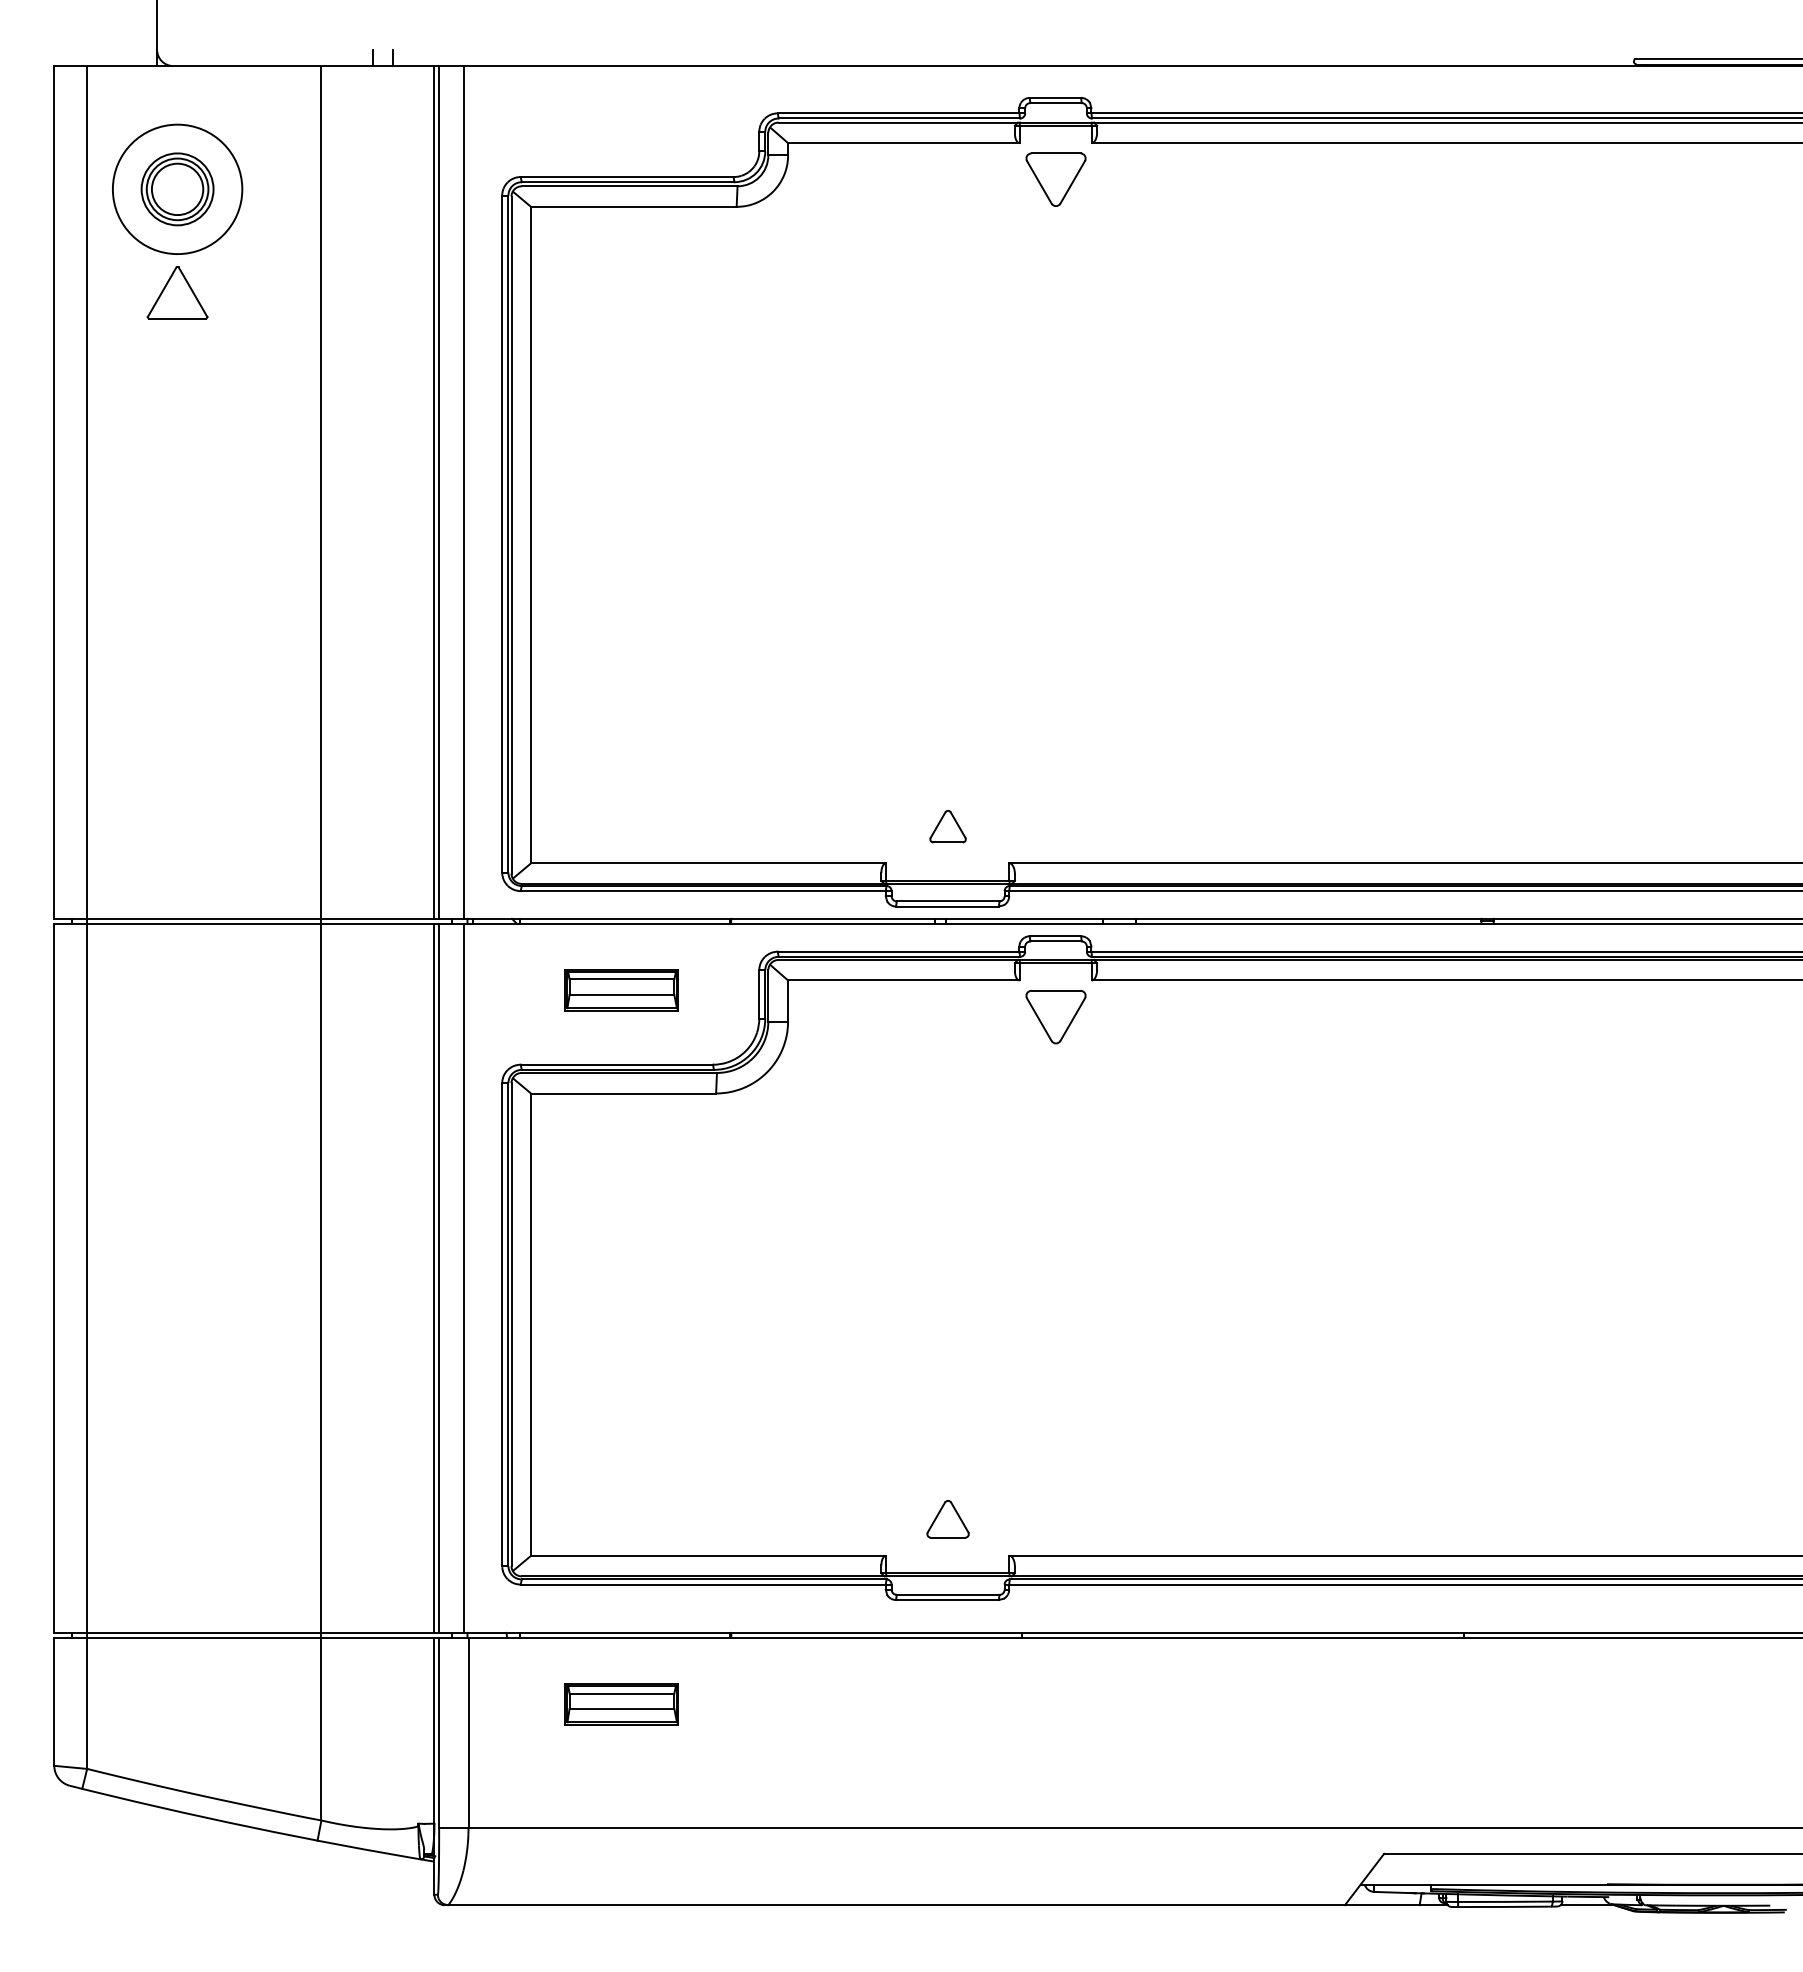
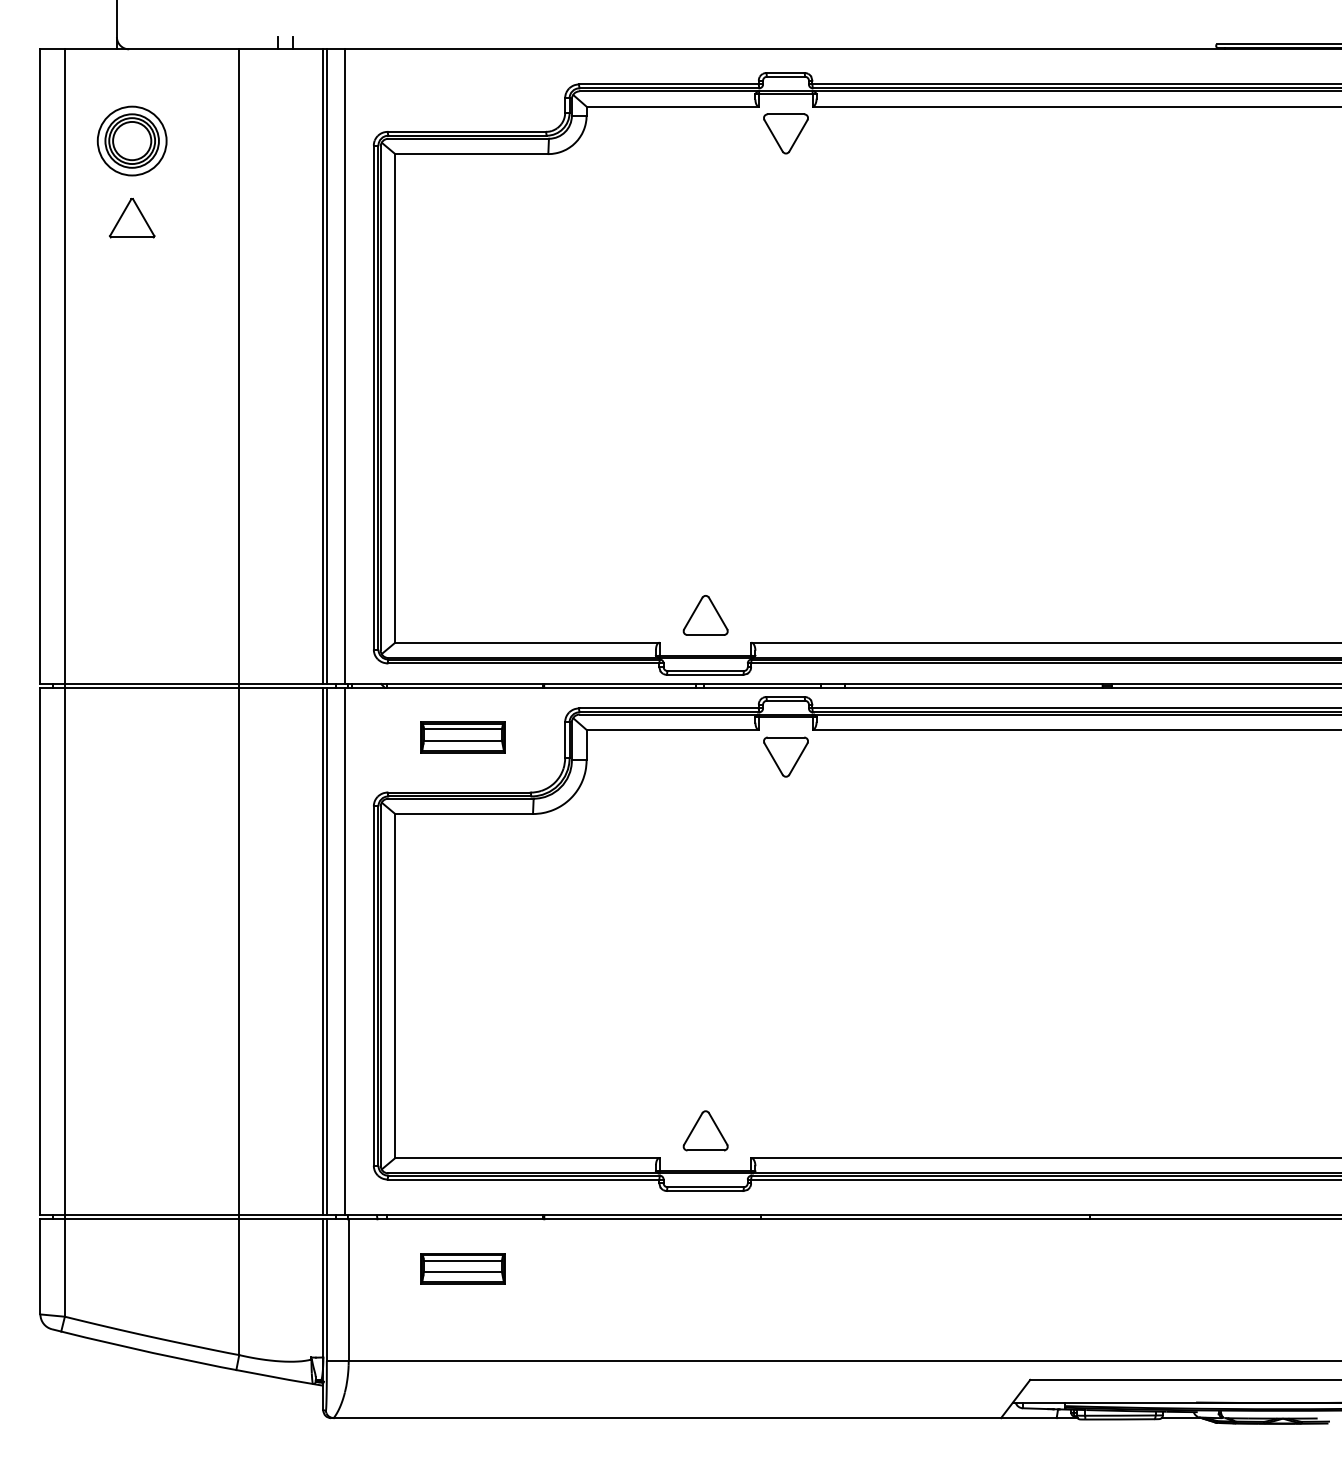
circle: (177, 189) -> (132, 141), size x0.71
part: (947, 826) -> (705, 615), size x1.67
part: (947, 1519) -> (705, 1131), size x1.43

